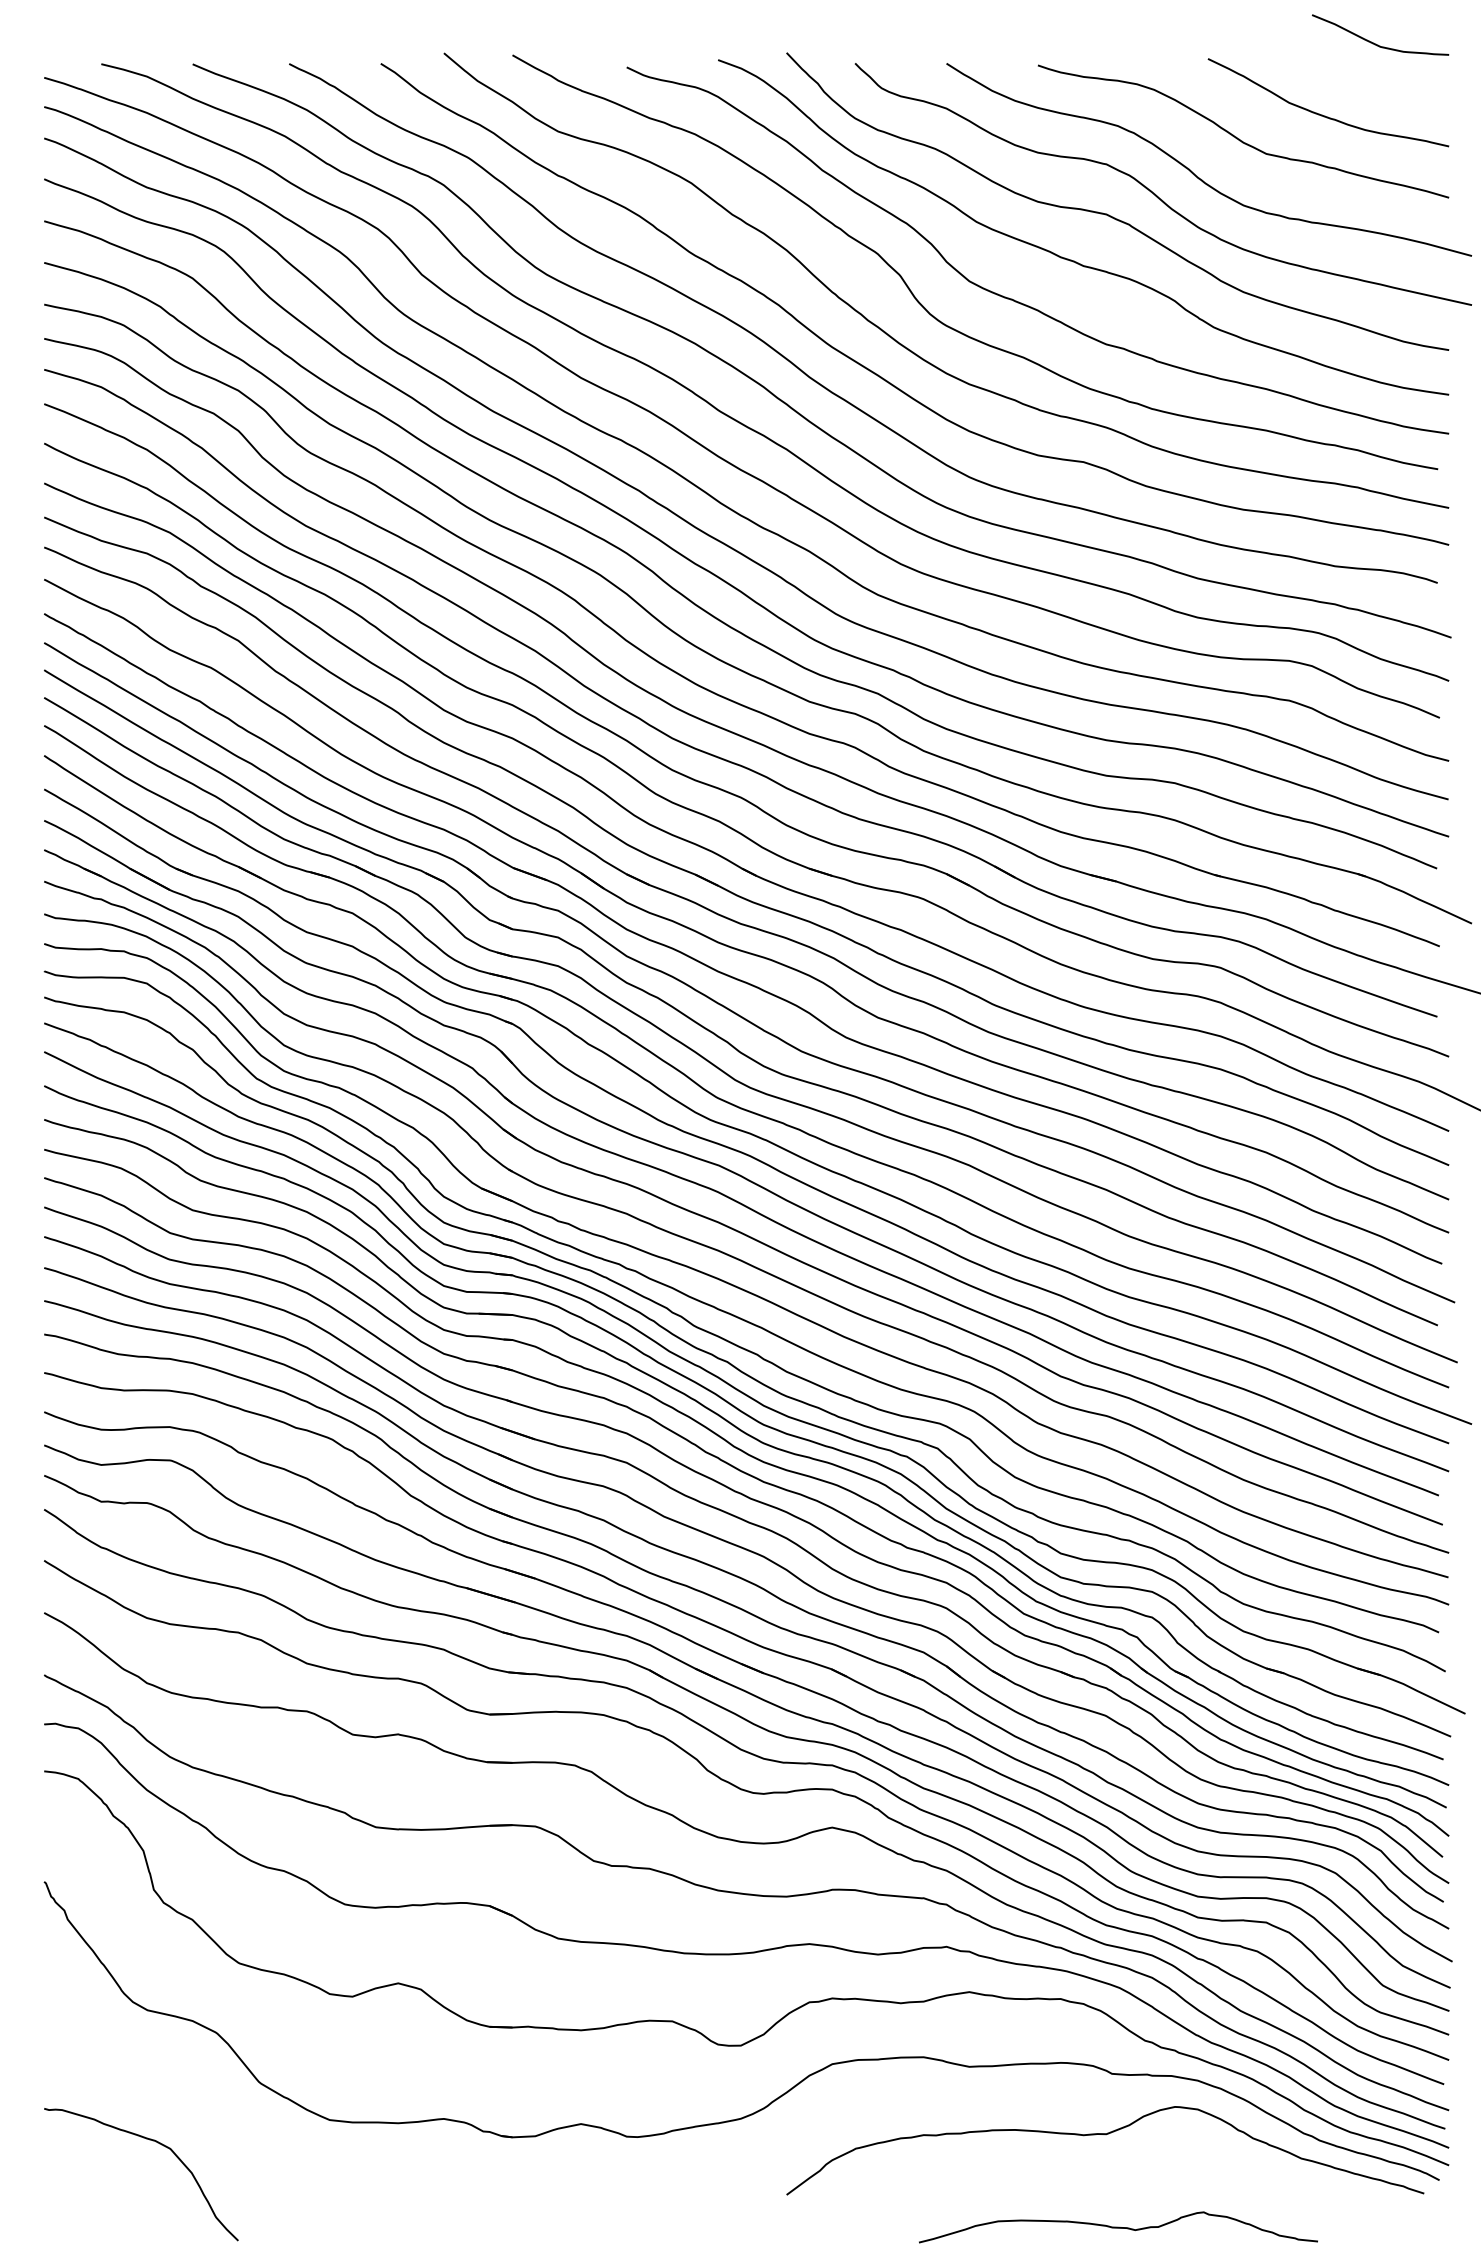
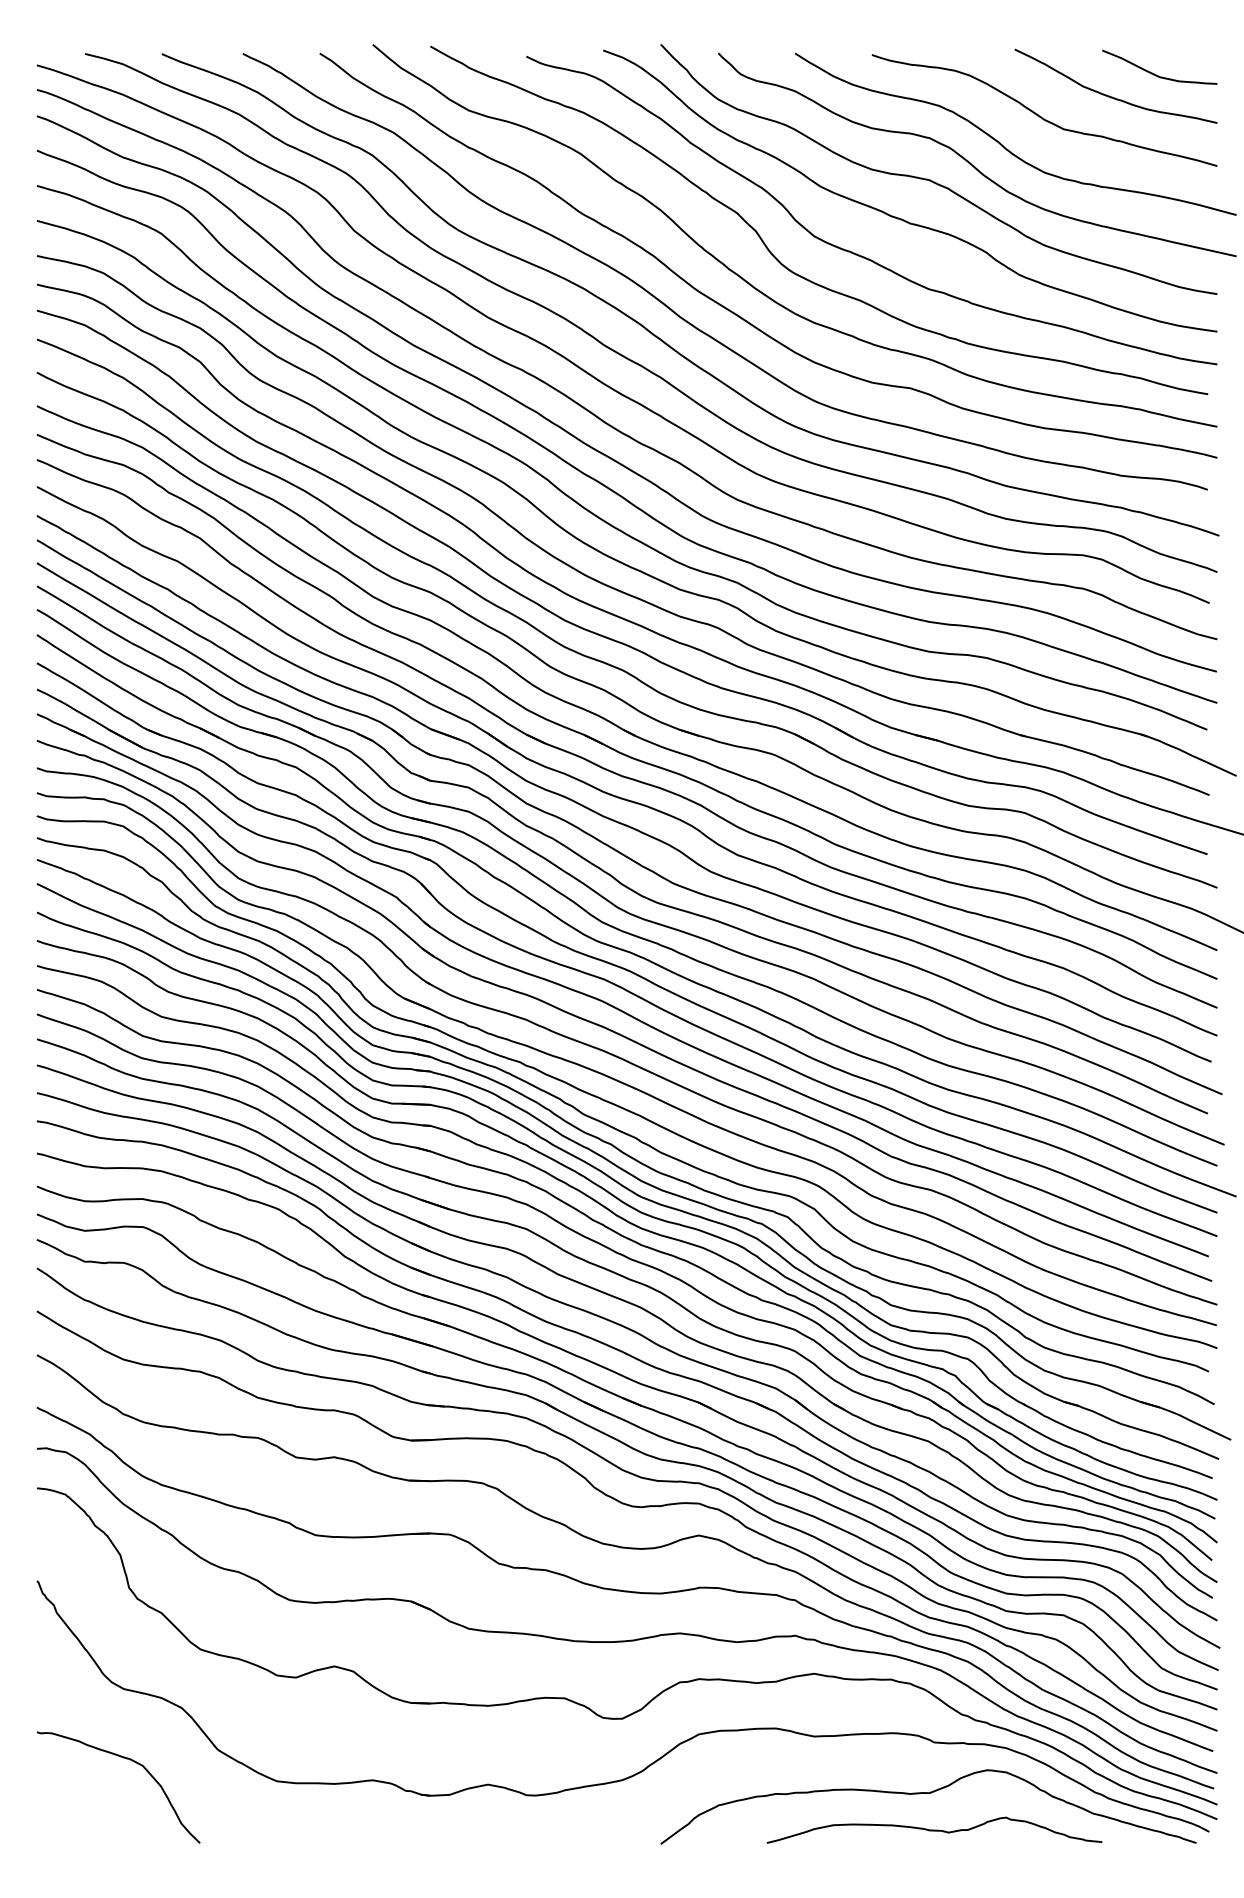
curve: (1378, 44) -> (1158, 75), moved
curve: (157, 2143) -> (132, 1761), moved
curve: (1118, 2227) -> (934, 1830), moved

